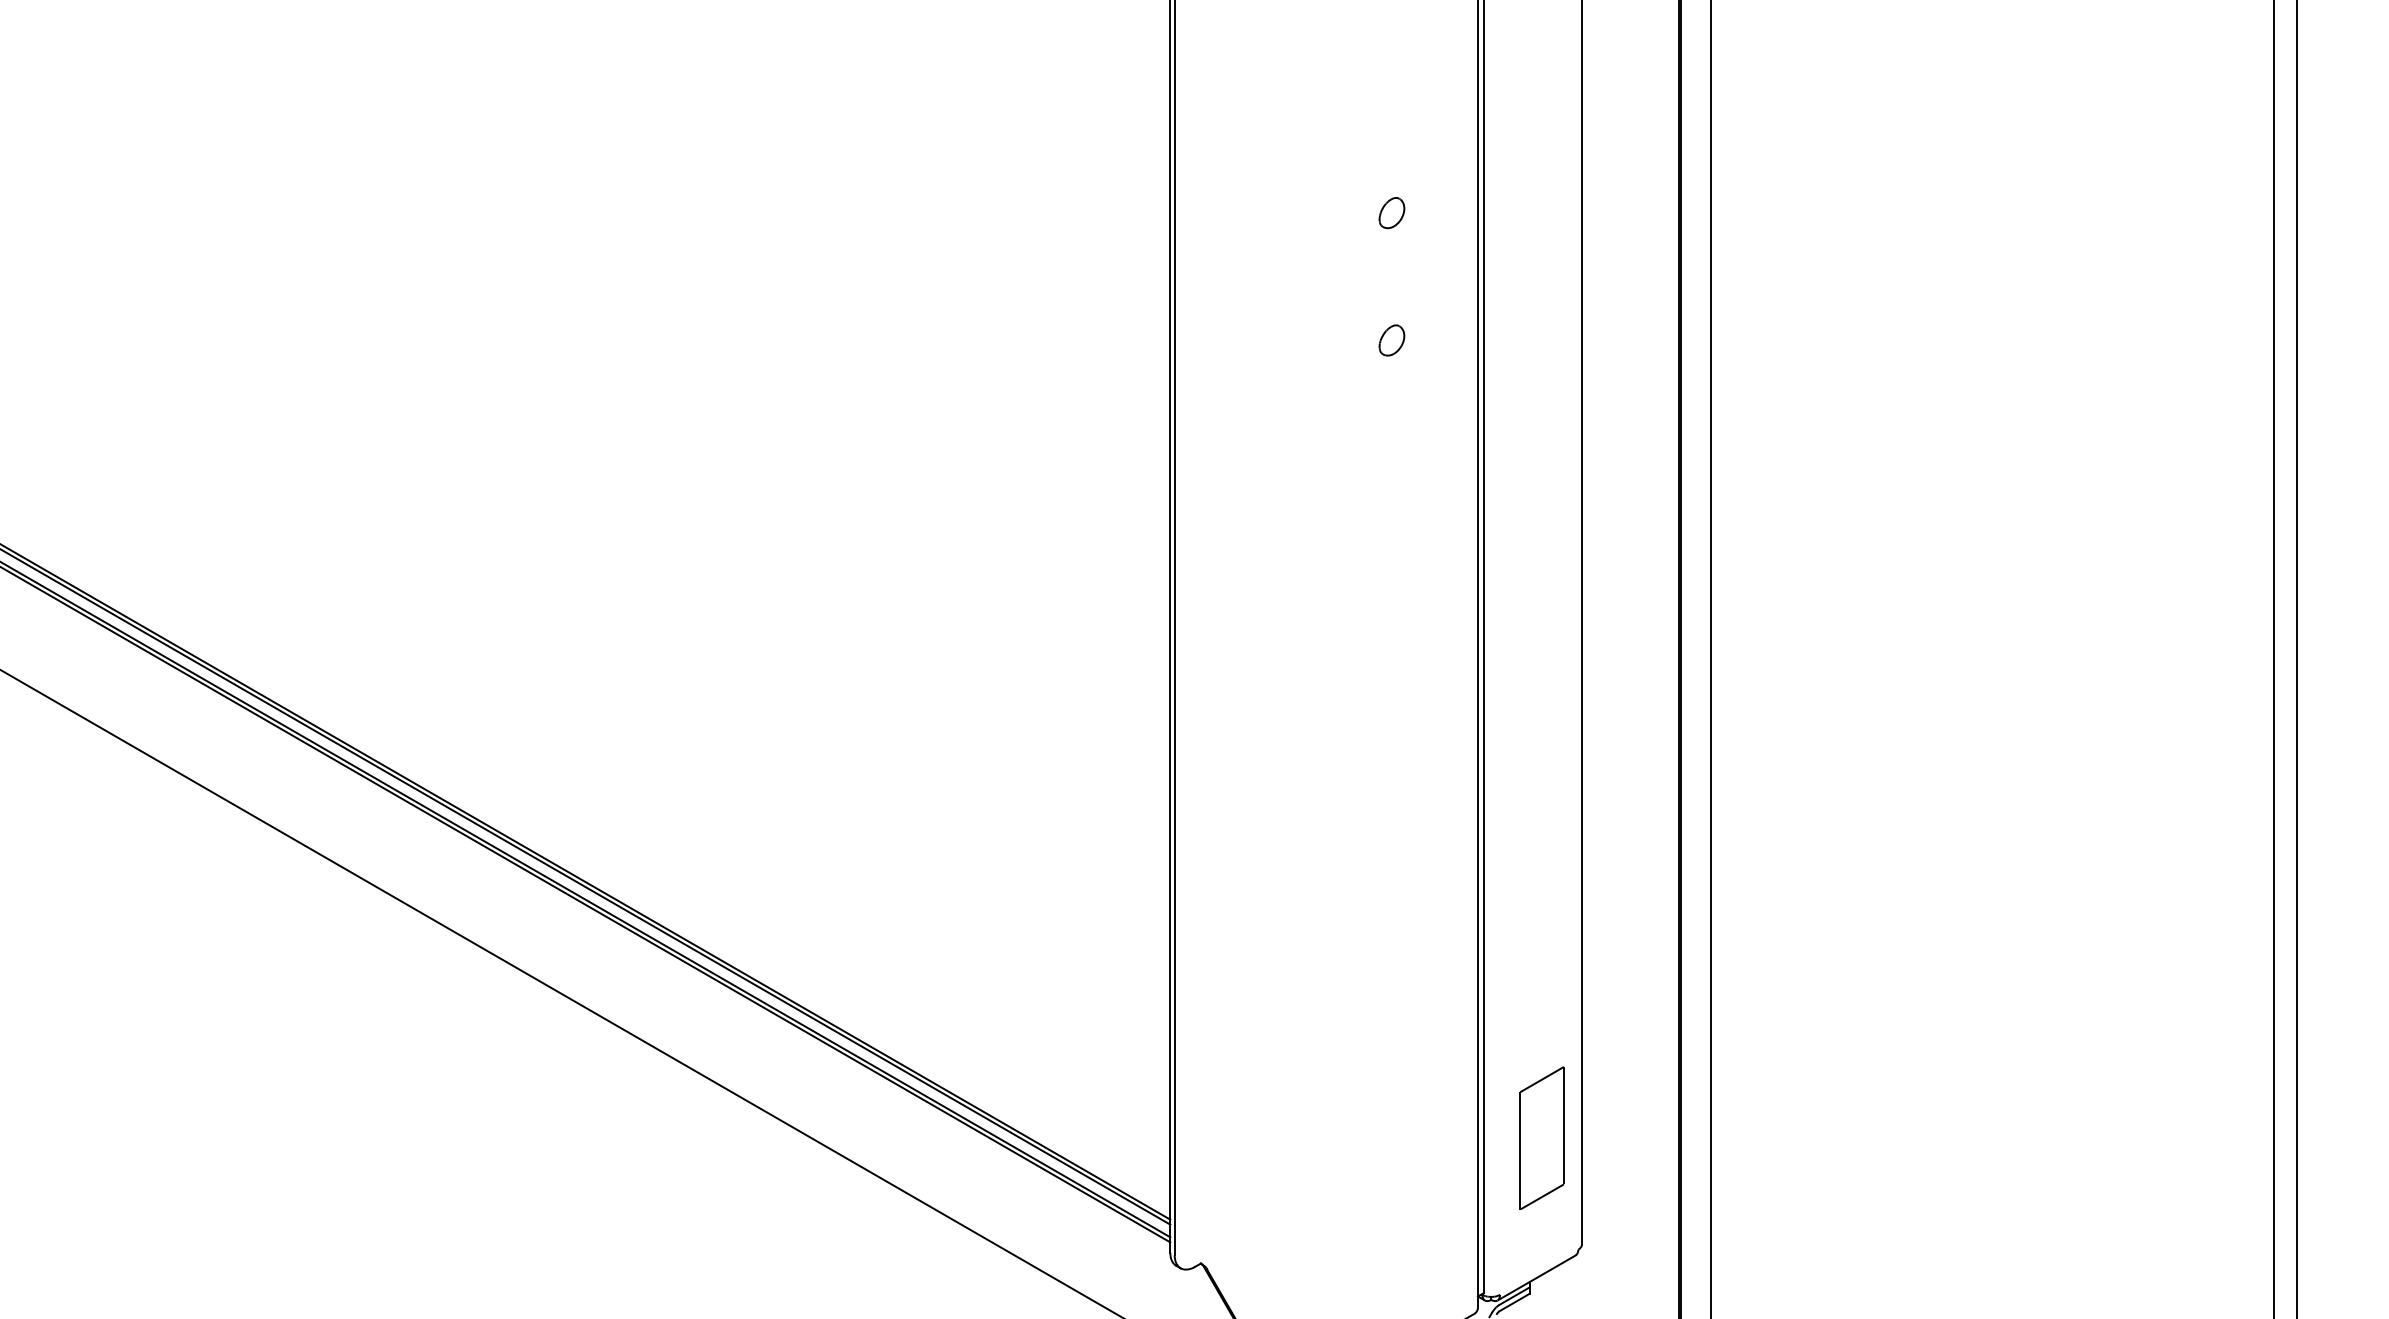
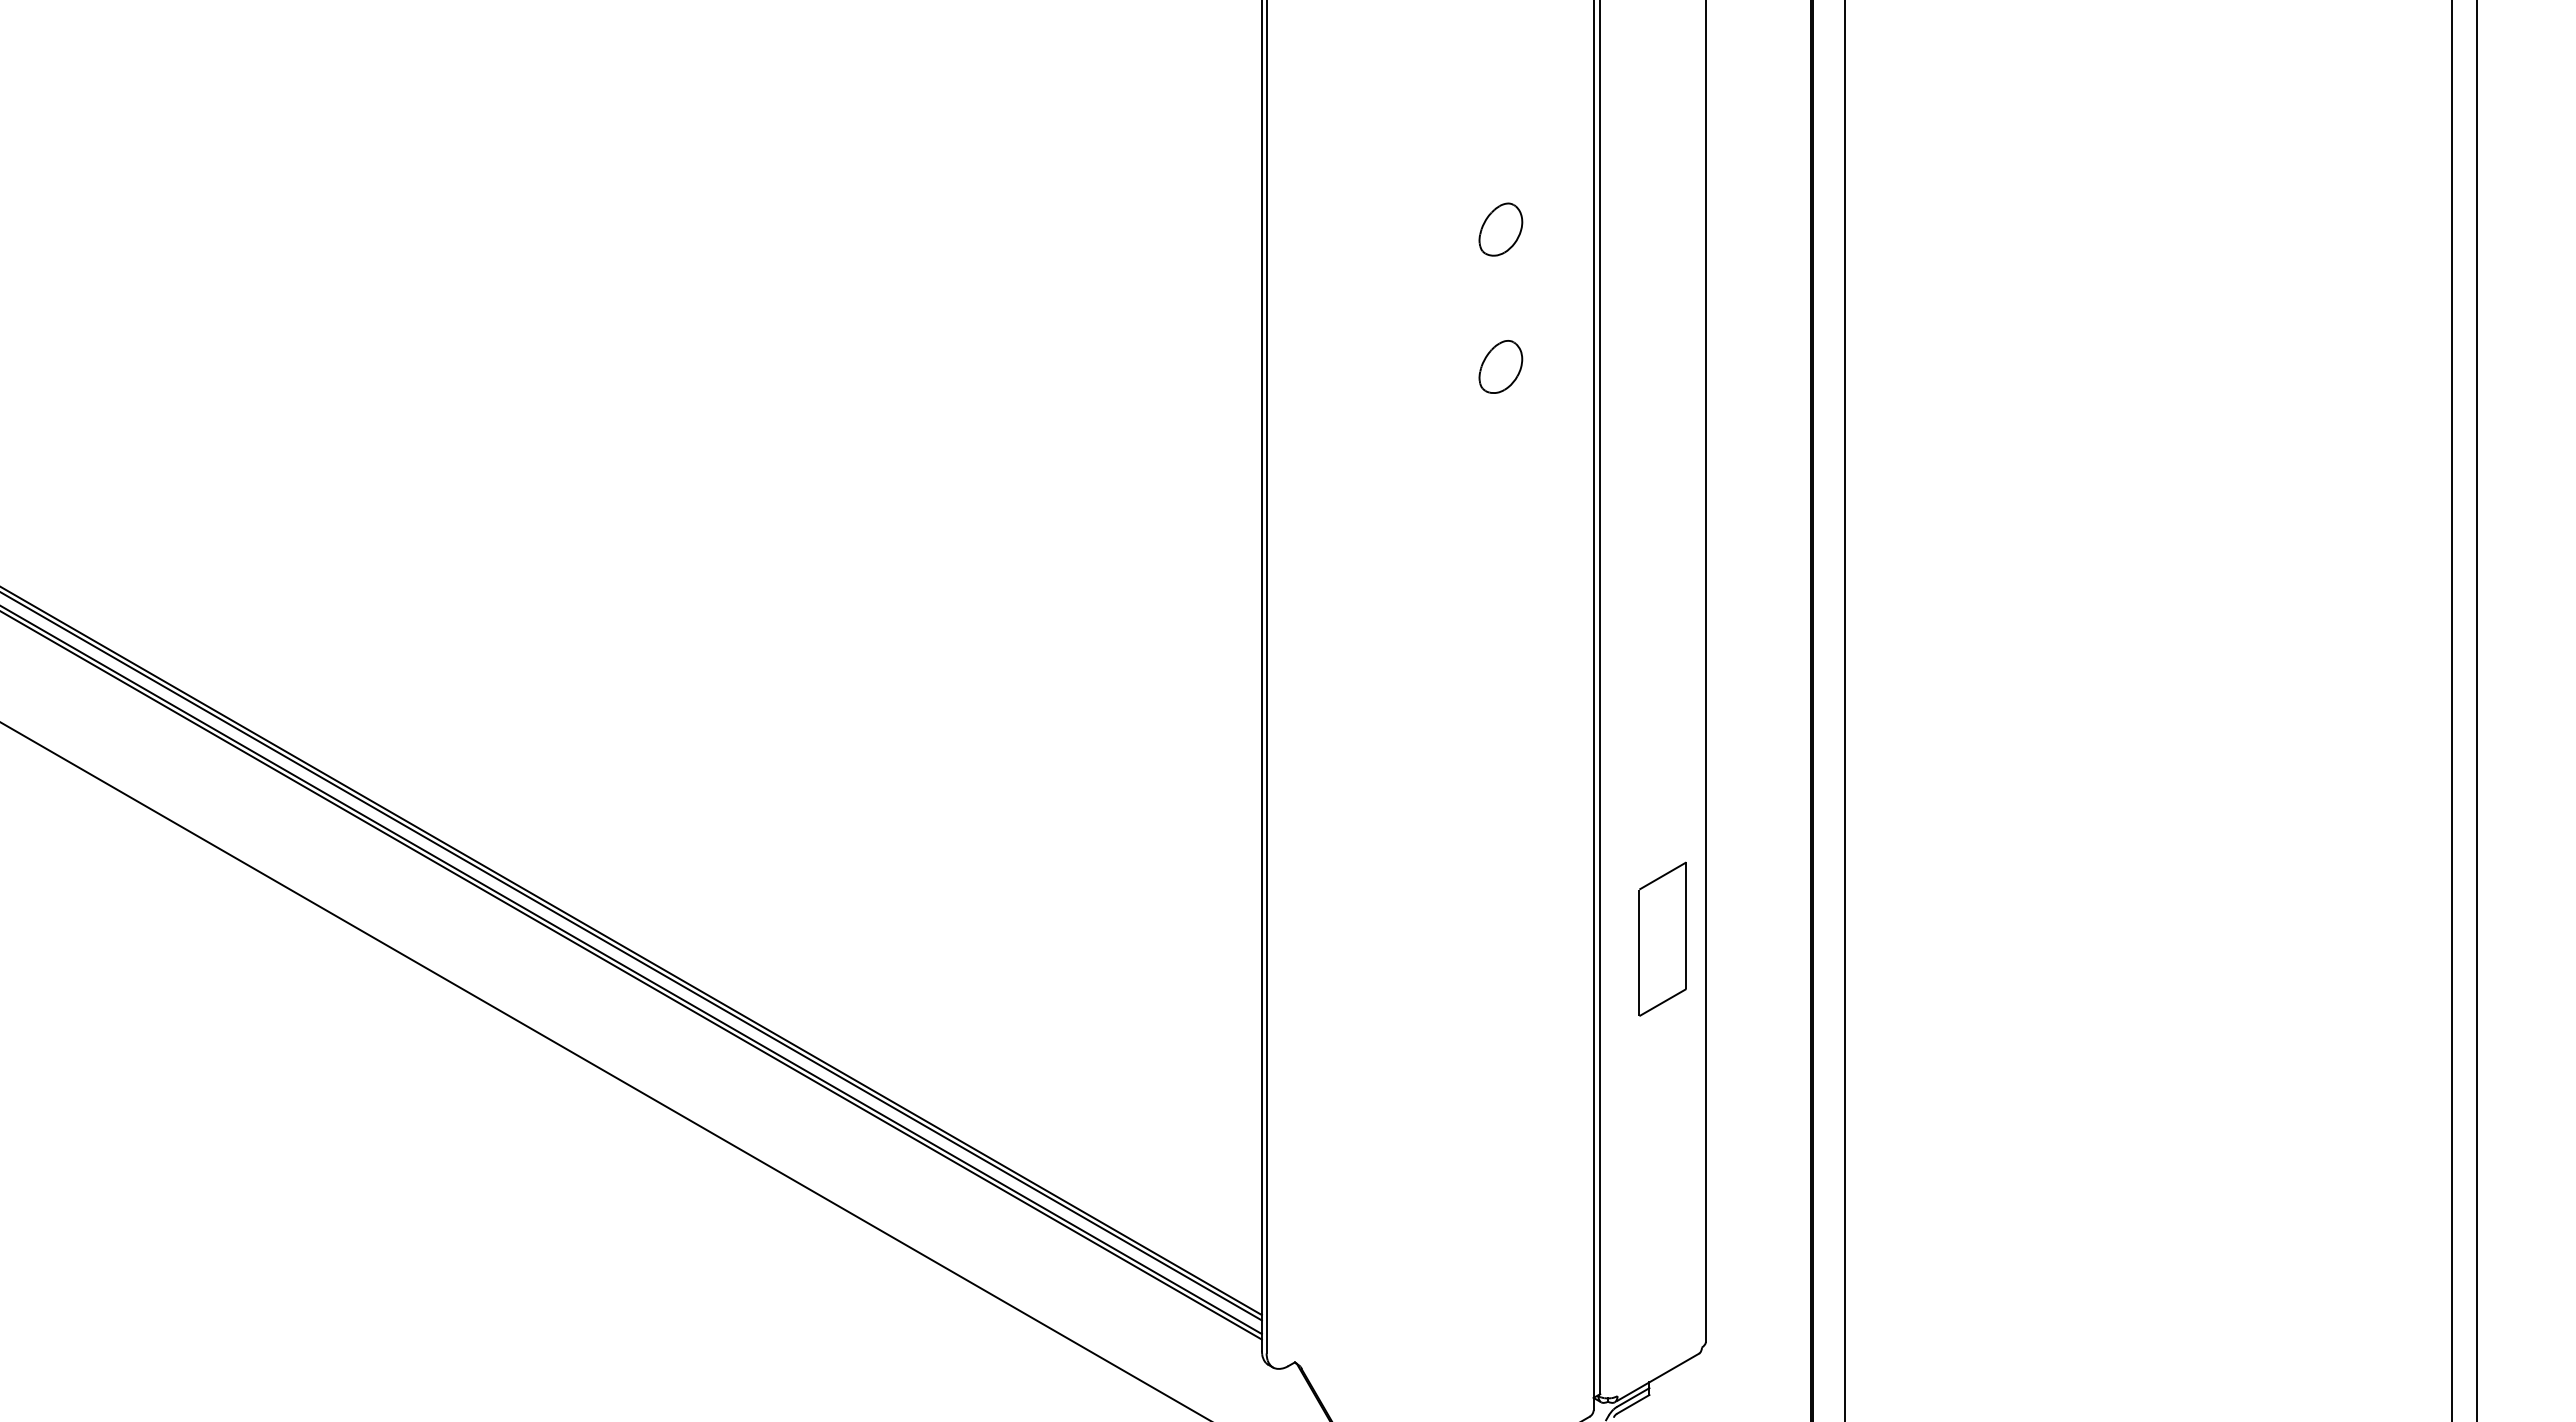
part: (1391, 213) -> (1500, 229), size x1.6
part: (1391, 340) -> (1500, 366), size x1.6
part: (1541, 1137) -> (1662, 938), moved

